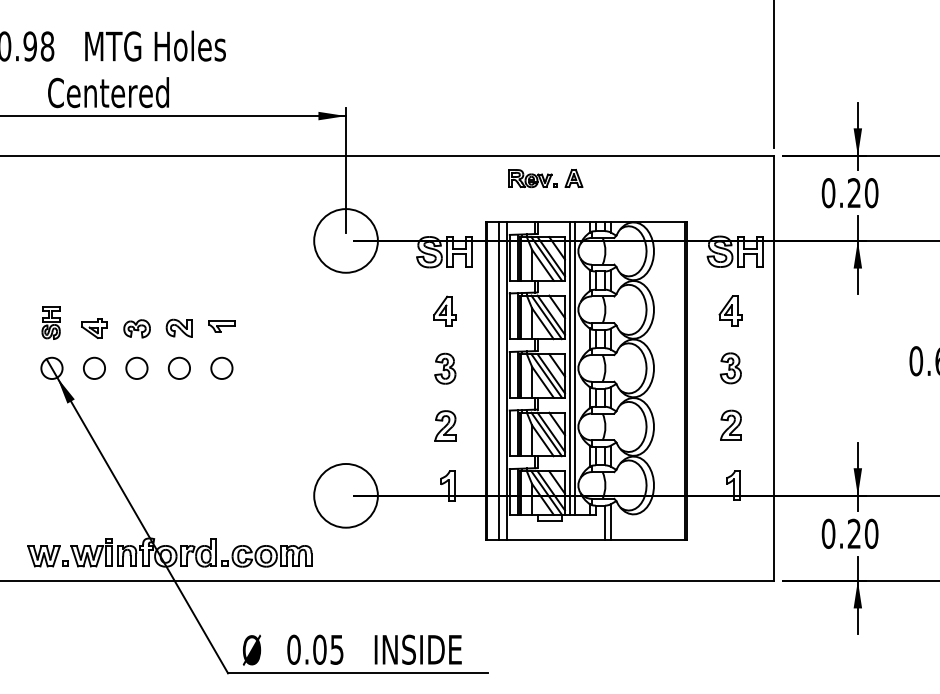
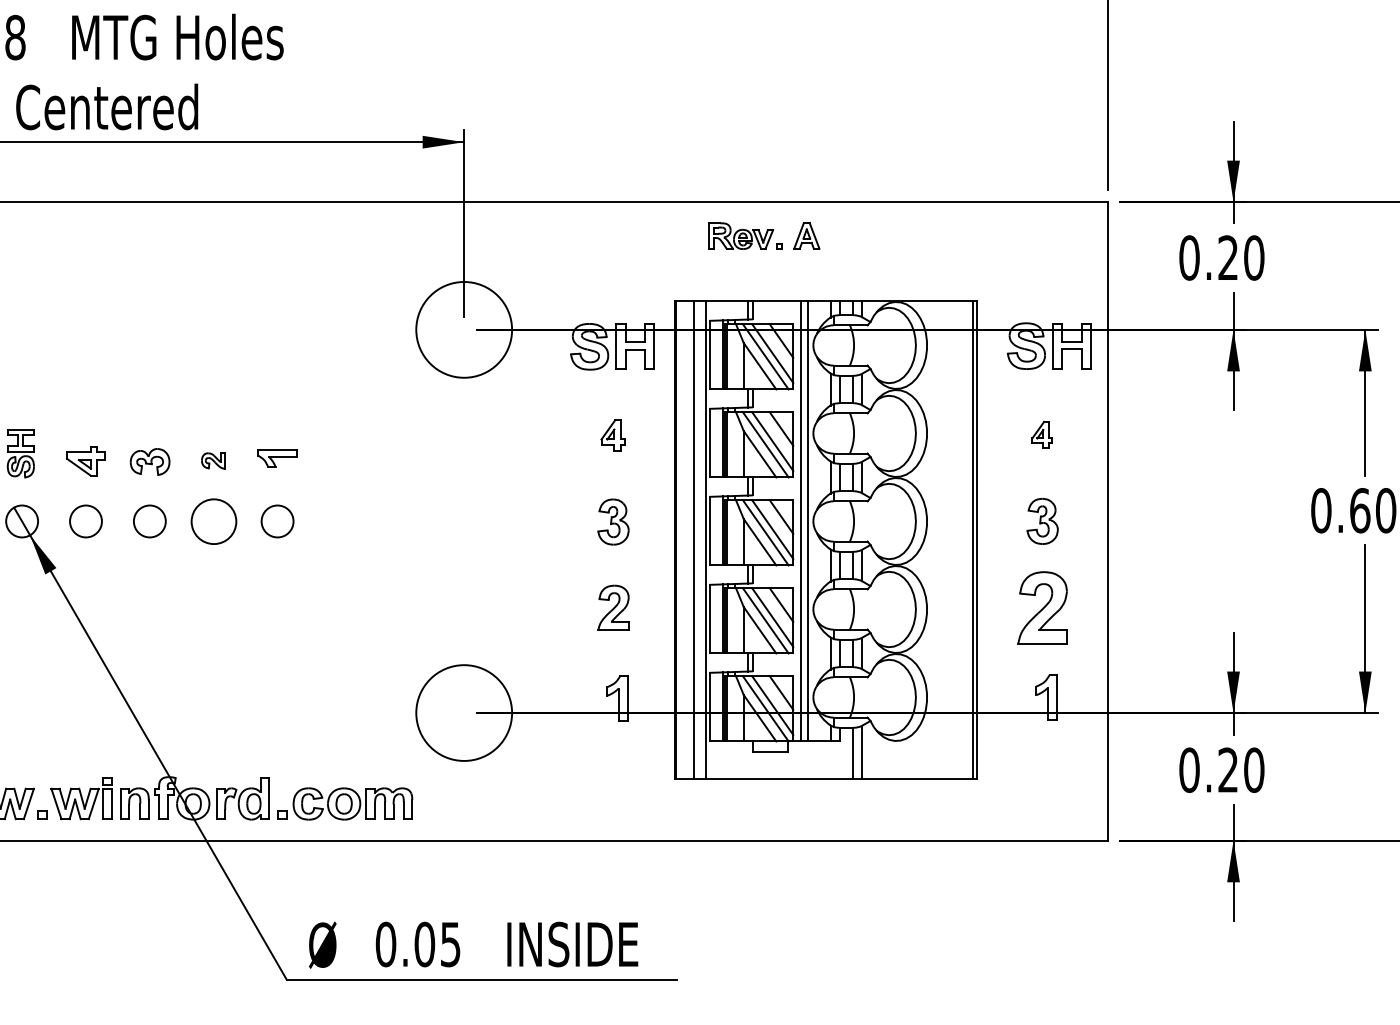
part: (444, 310) -> (612, 434), size x0.7
part: (730, 310) -> (1042, 434), size x0.6
part: (178, 327) -> (212, 460), size x0.6
circle: (178, 367) -> (212, 520), size x1.4
part: (730, 424) -> (1042, 605), size x1.6

